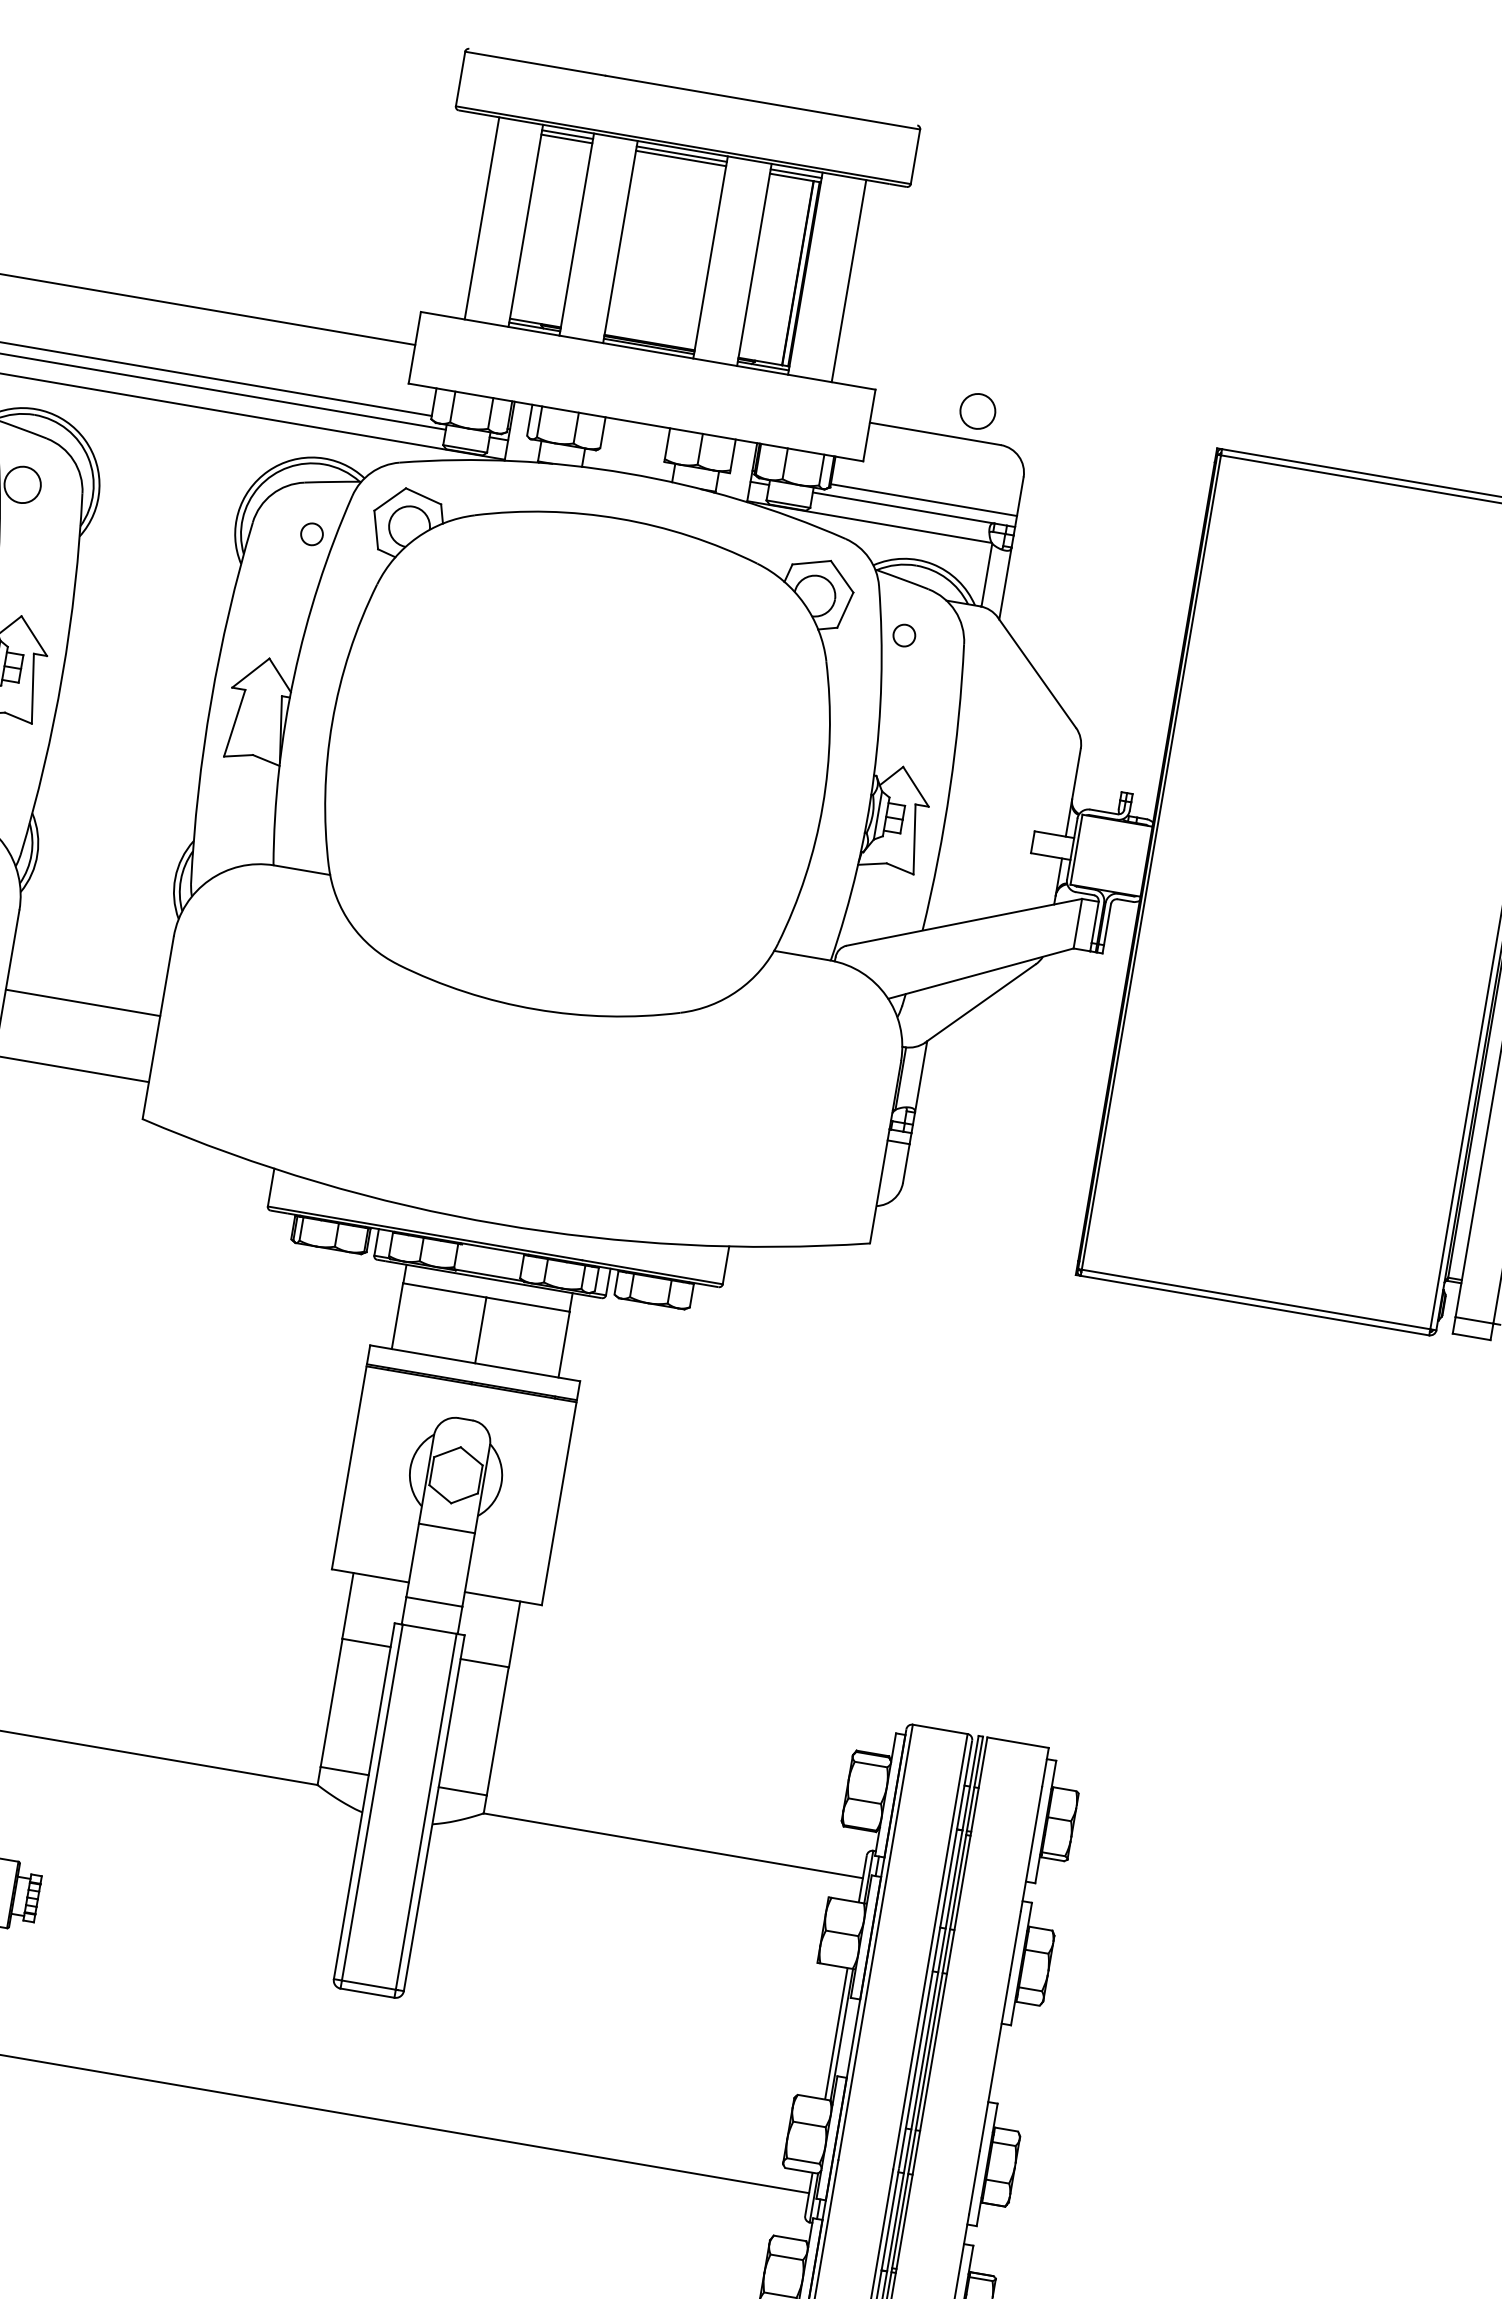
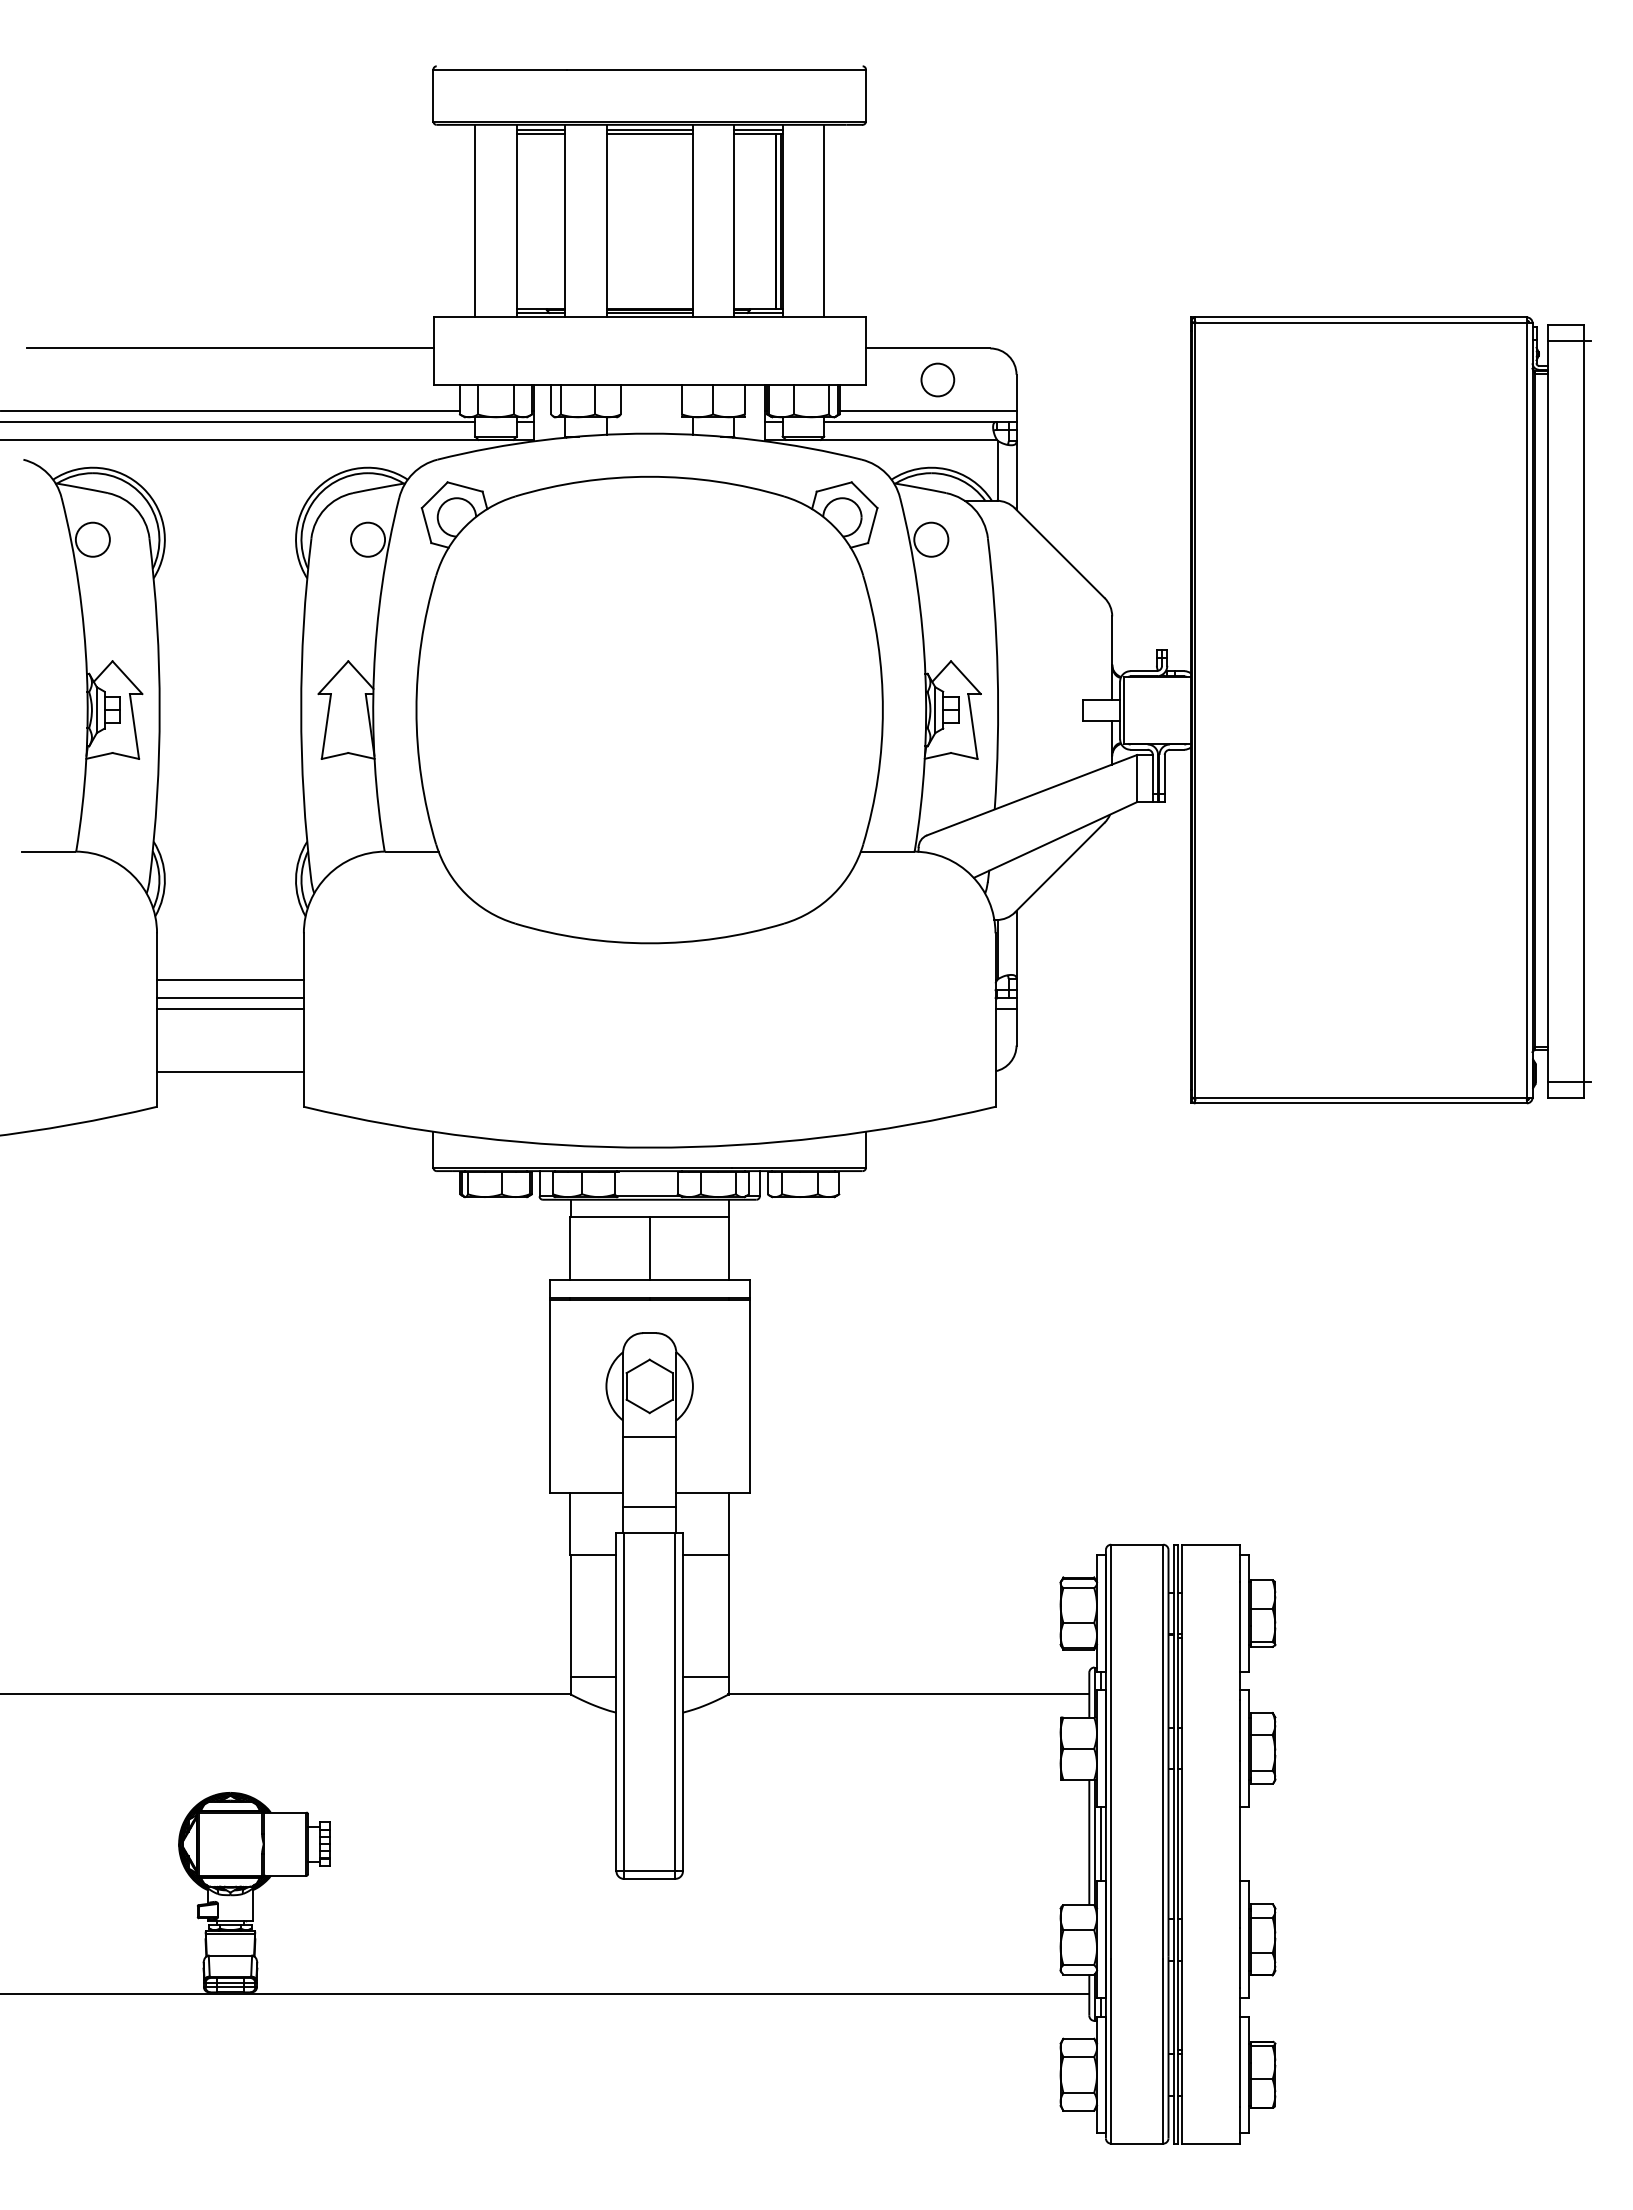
circle: (977, 410) -> (937, 379), moved
circle: (312, 534) -> (368, 539), size x1.67
circle: (904, 635) -> (931, 539), size x1.67
line: (88, 972) -> (230, 979), added
line: (84, 992) -> (230, 998), added
line: (847, 2036) -> (1100, 1843), added

